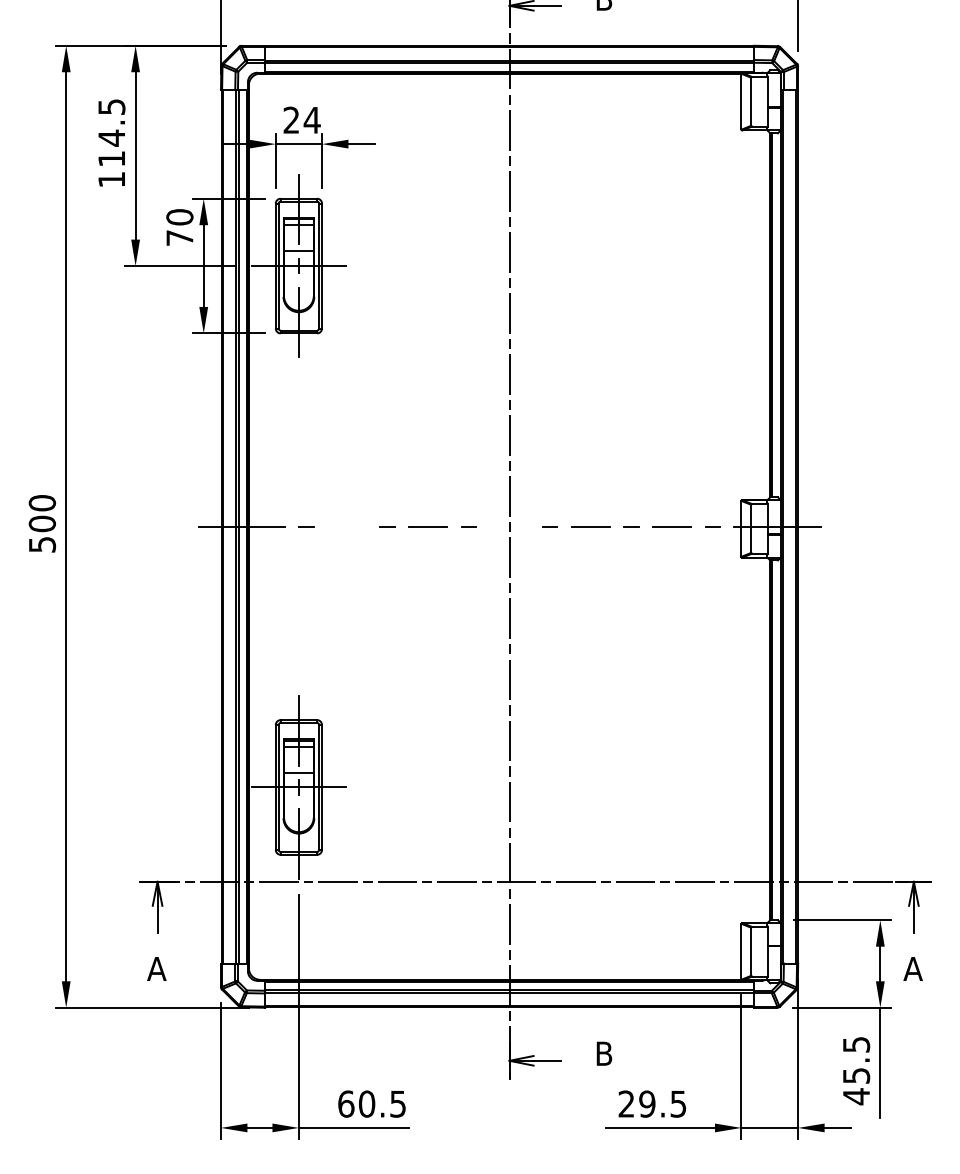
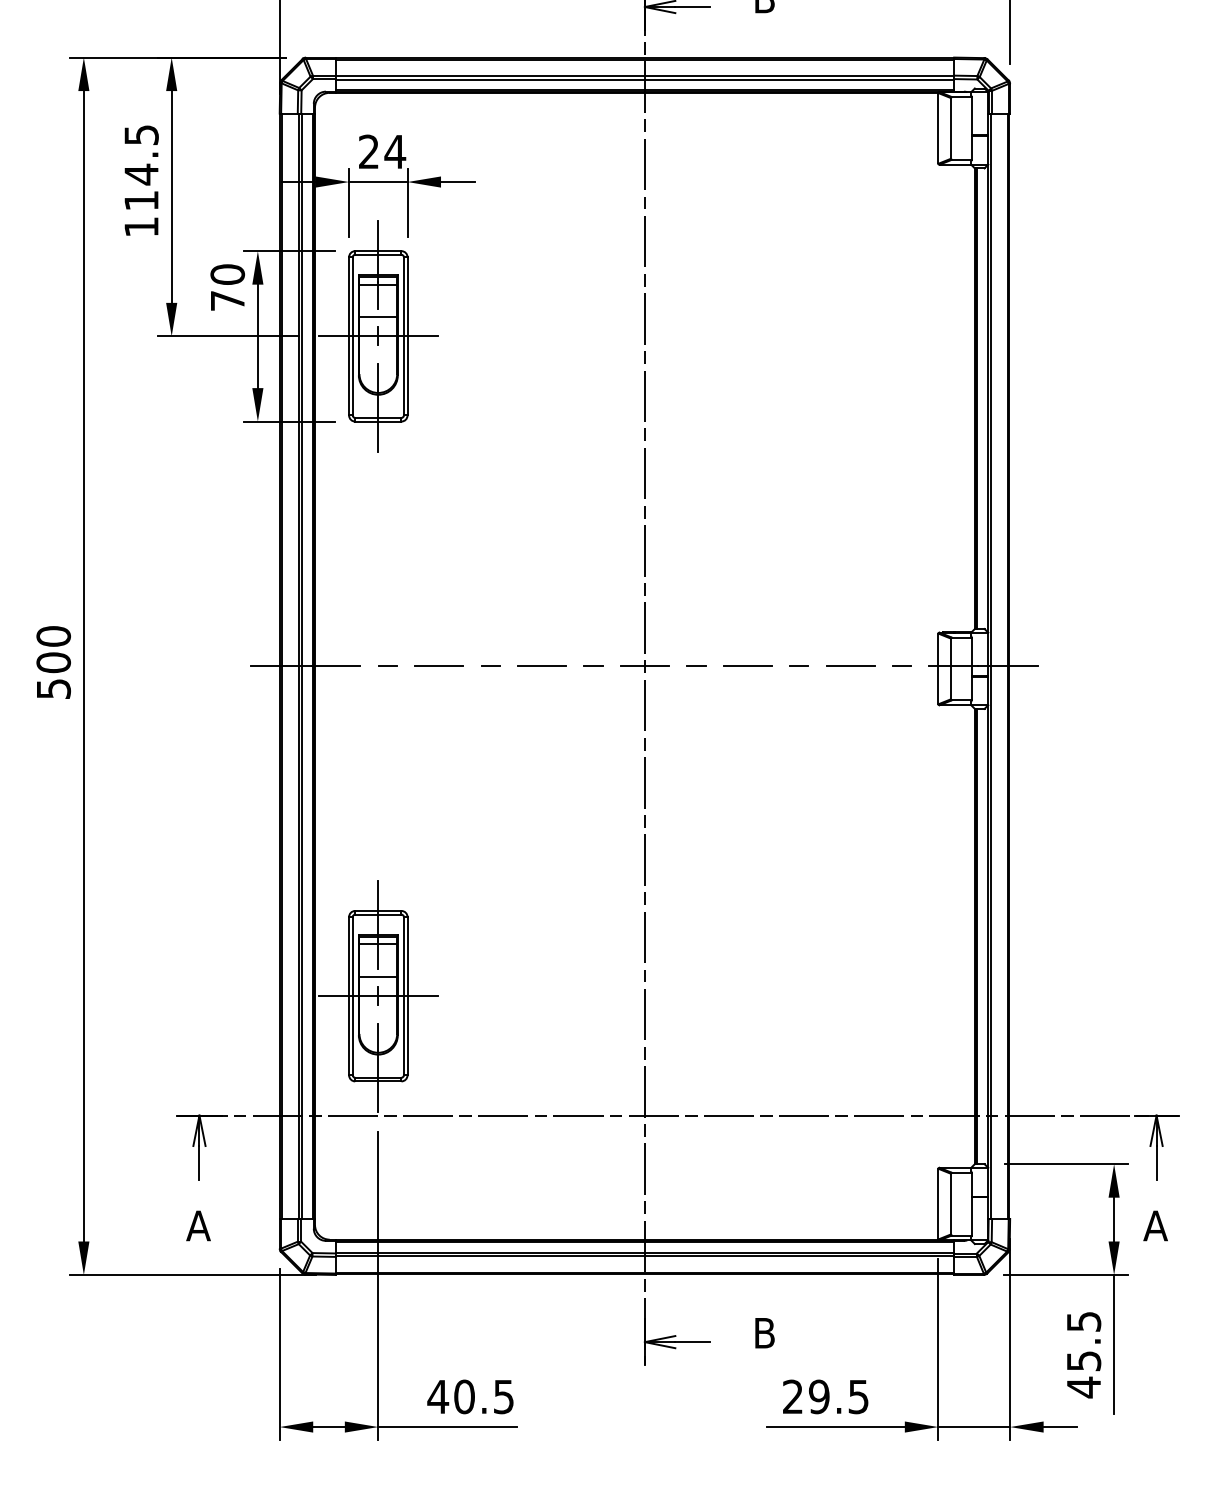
line: (346, 526) -> (438, 665), added
line: (509, 526) -> (644, 666), added
text: (346, 1103) -> (438, 1396), 60.5 -> 40.5

